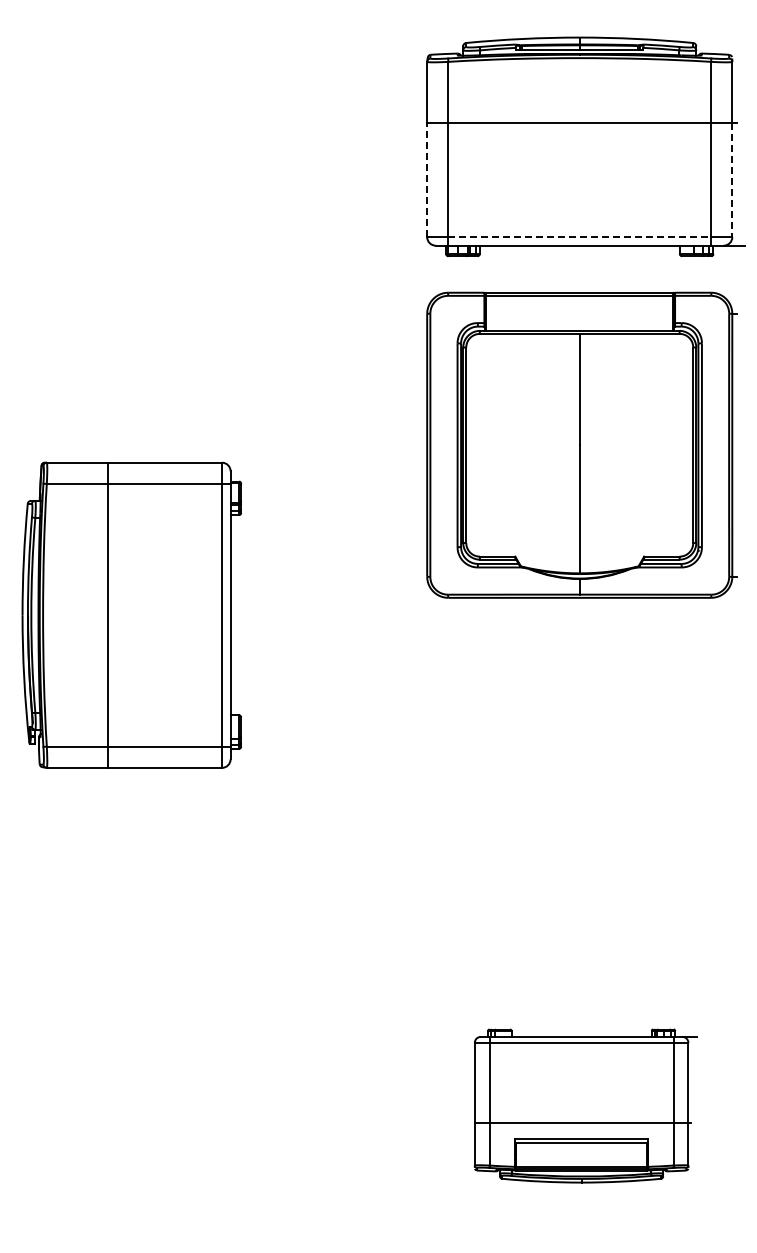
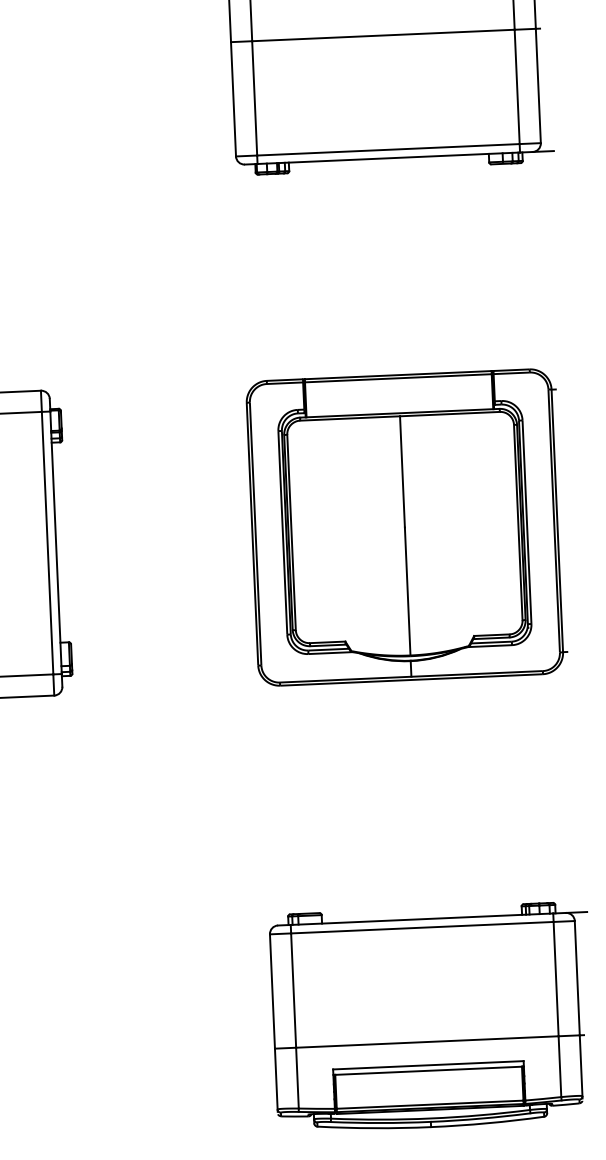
line: (427, 179) -> (233, 98), dashed -> solid
line: (732, 180) -> (538, 86), dashed -> solid
line: (580, 237) -> (389, 150), dashed -> solid
part: (581, 444) -> (406, 526), moved
part: (585, 1105) -> (432, 1017), size x1.43

